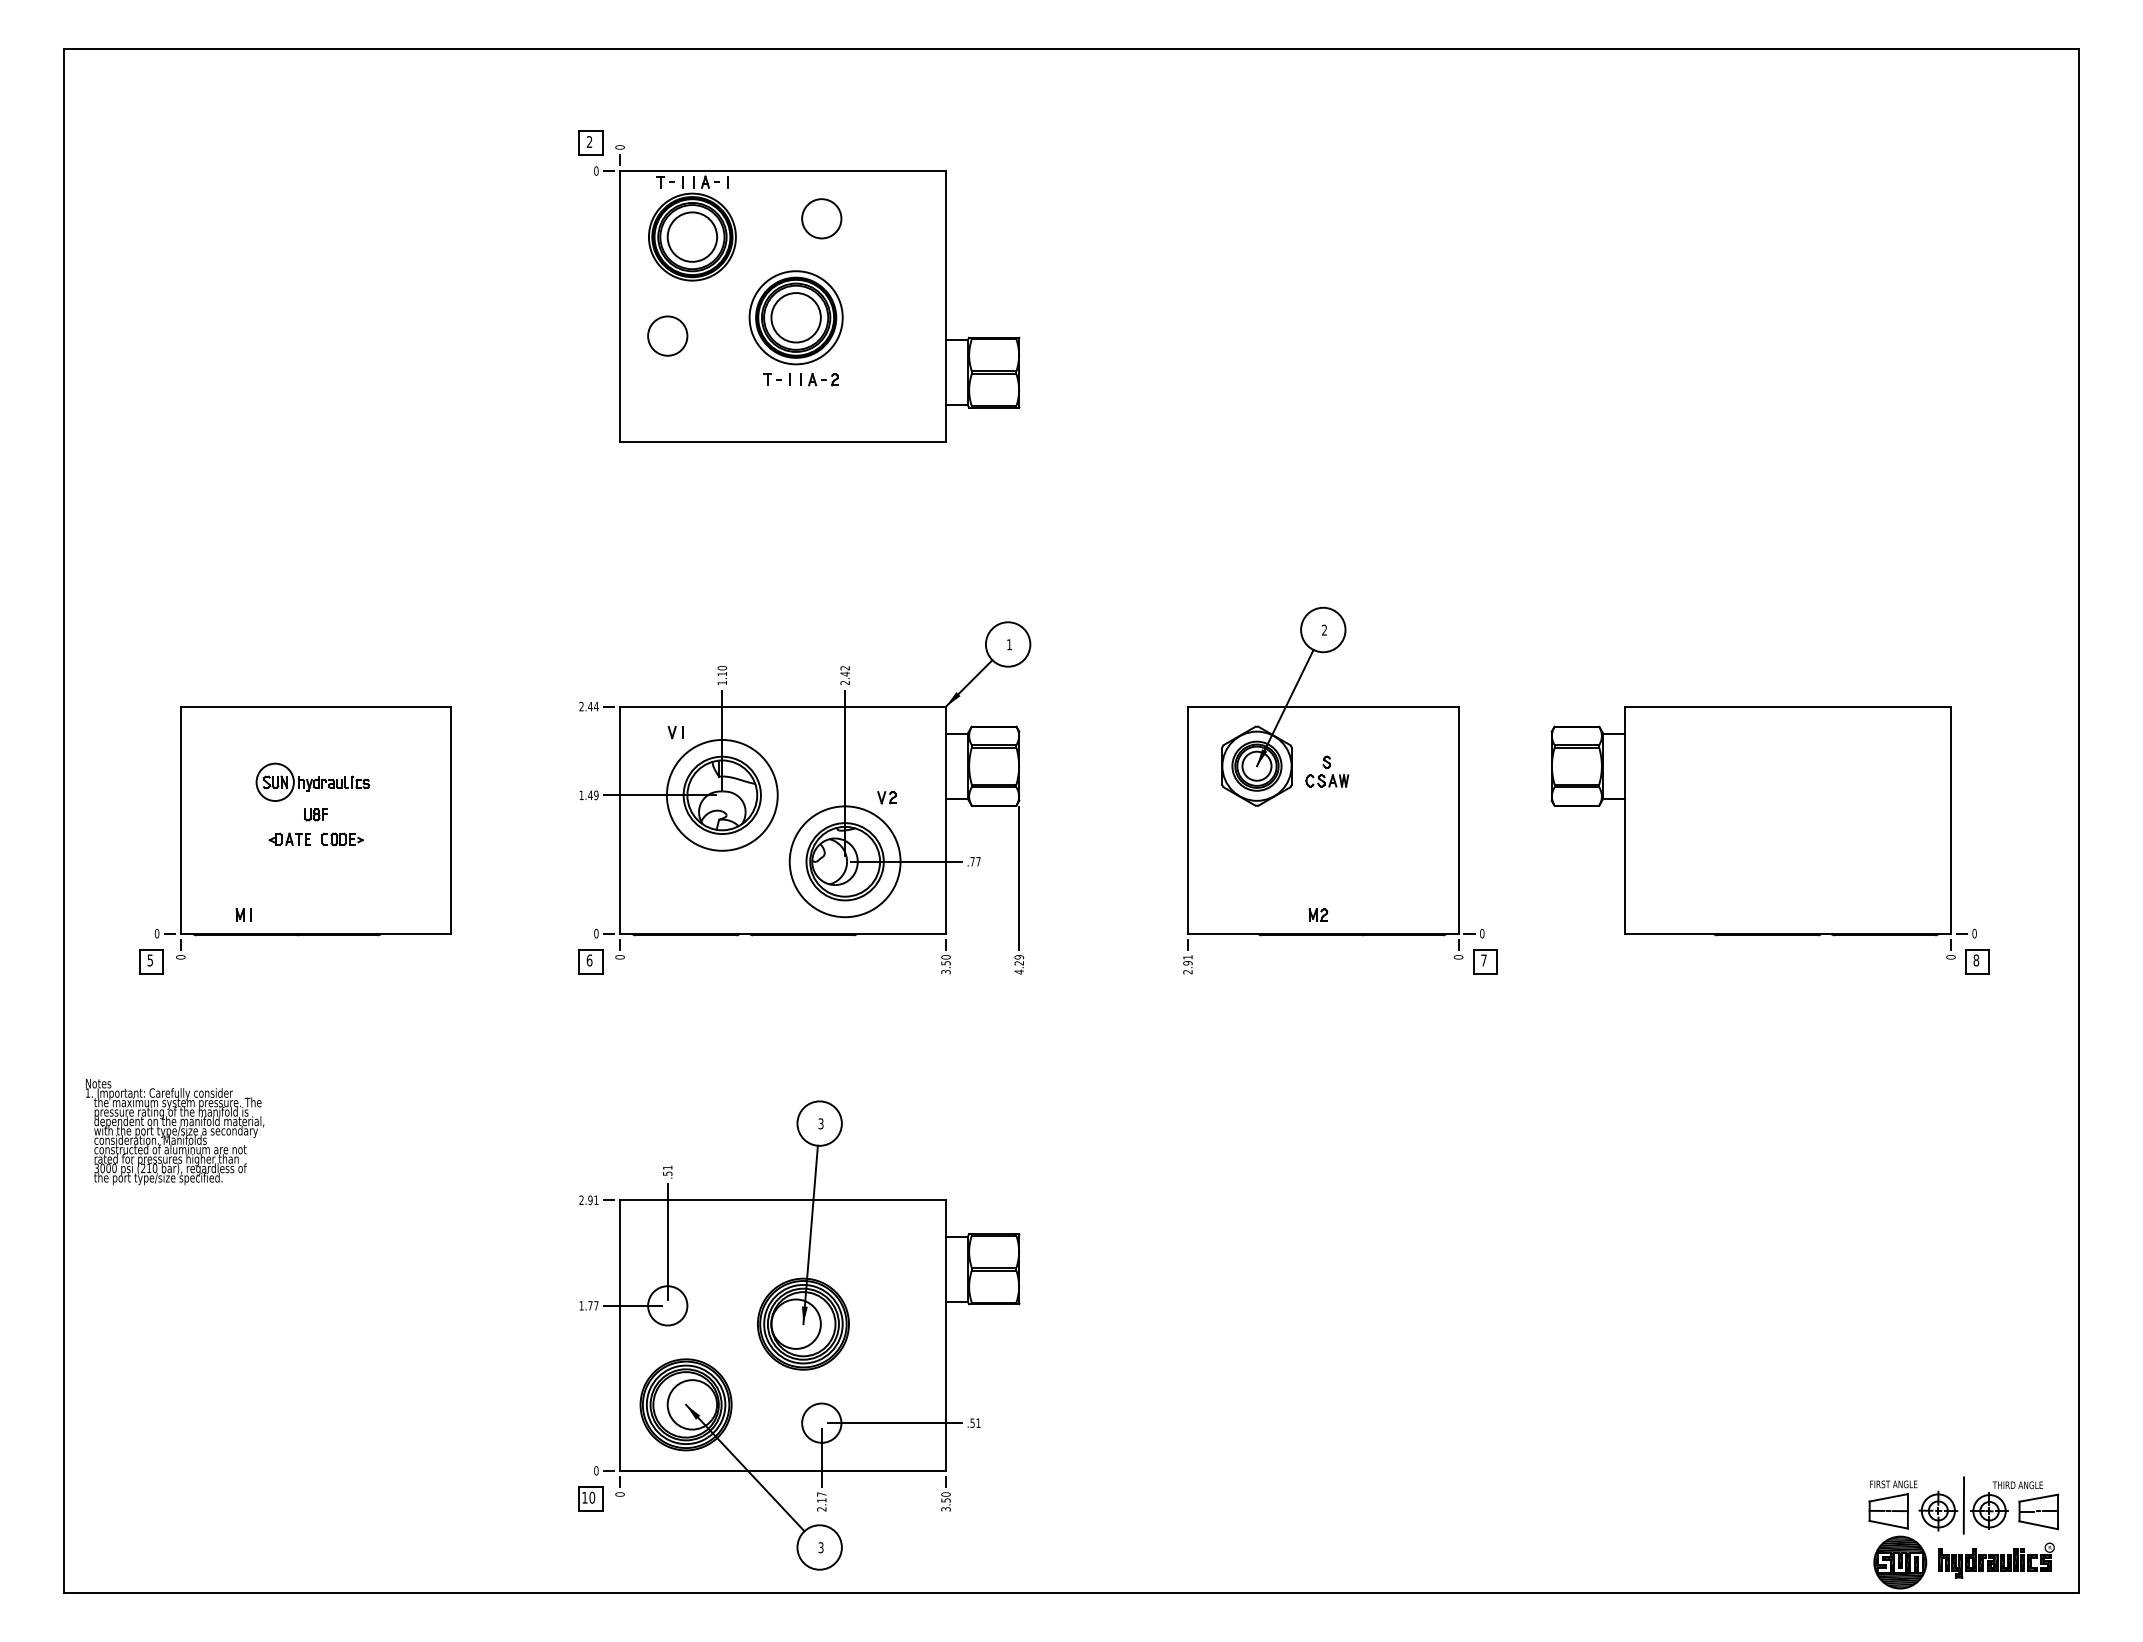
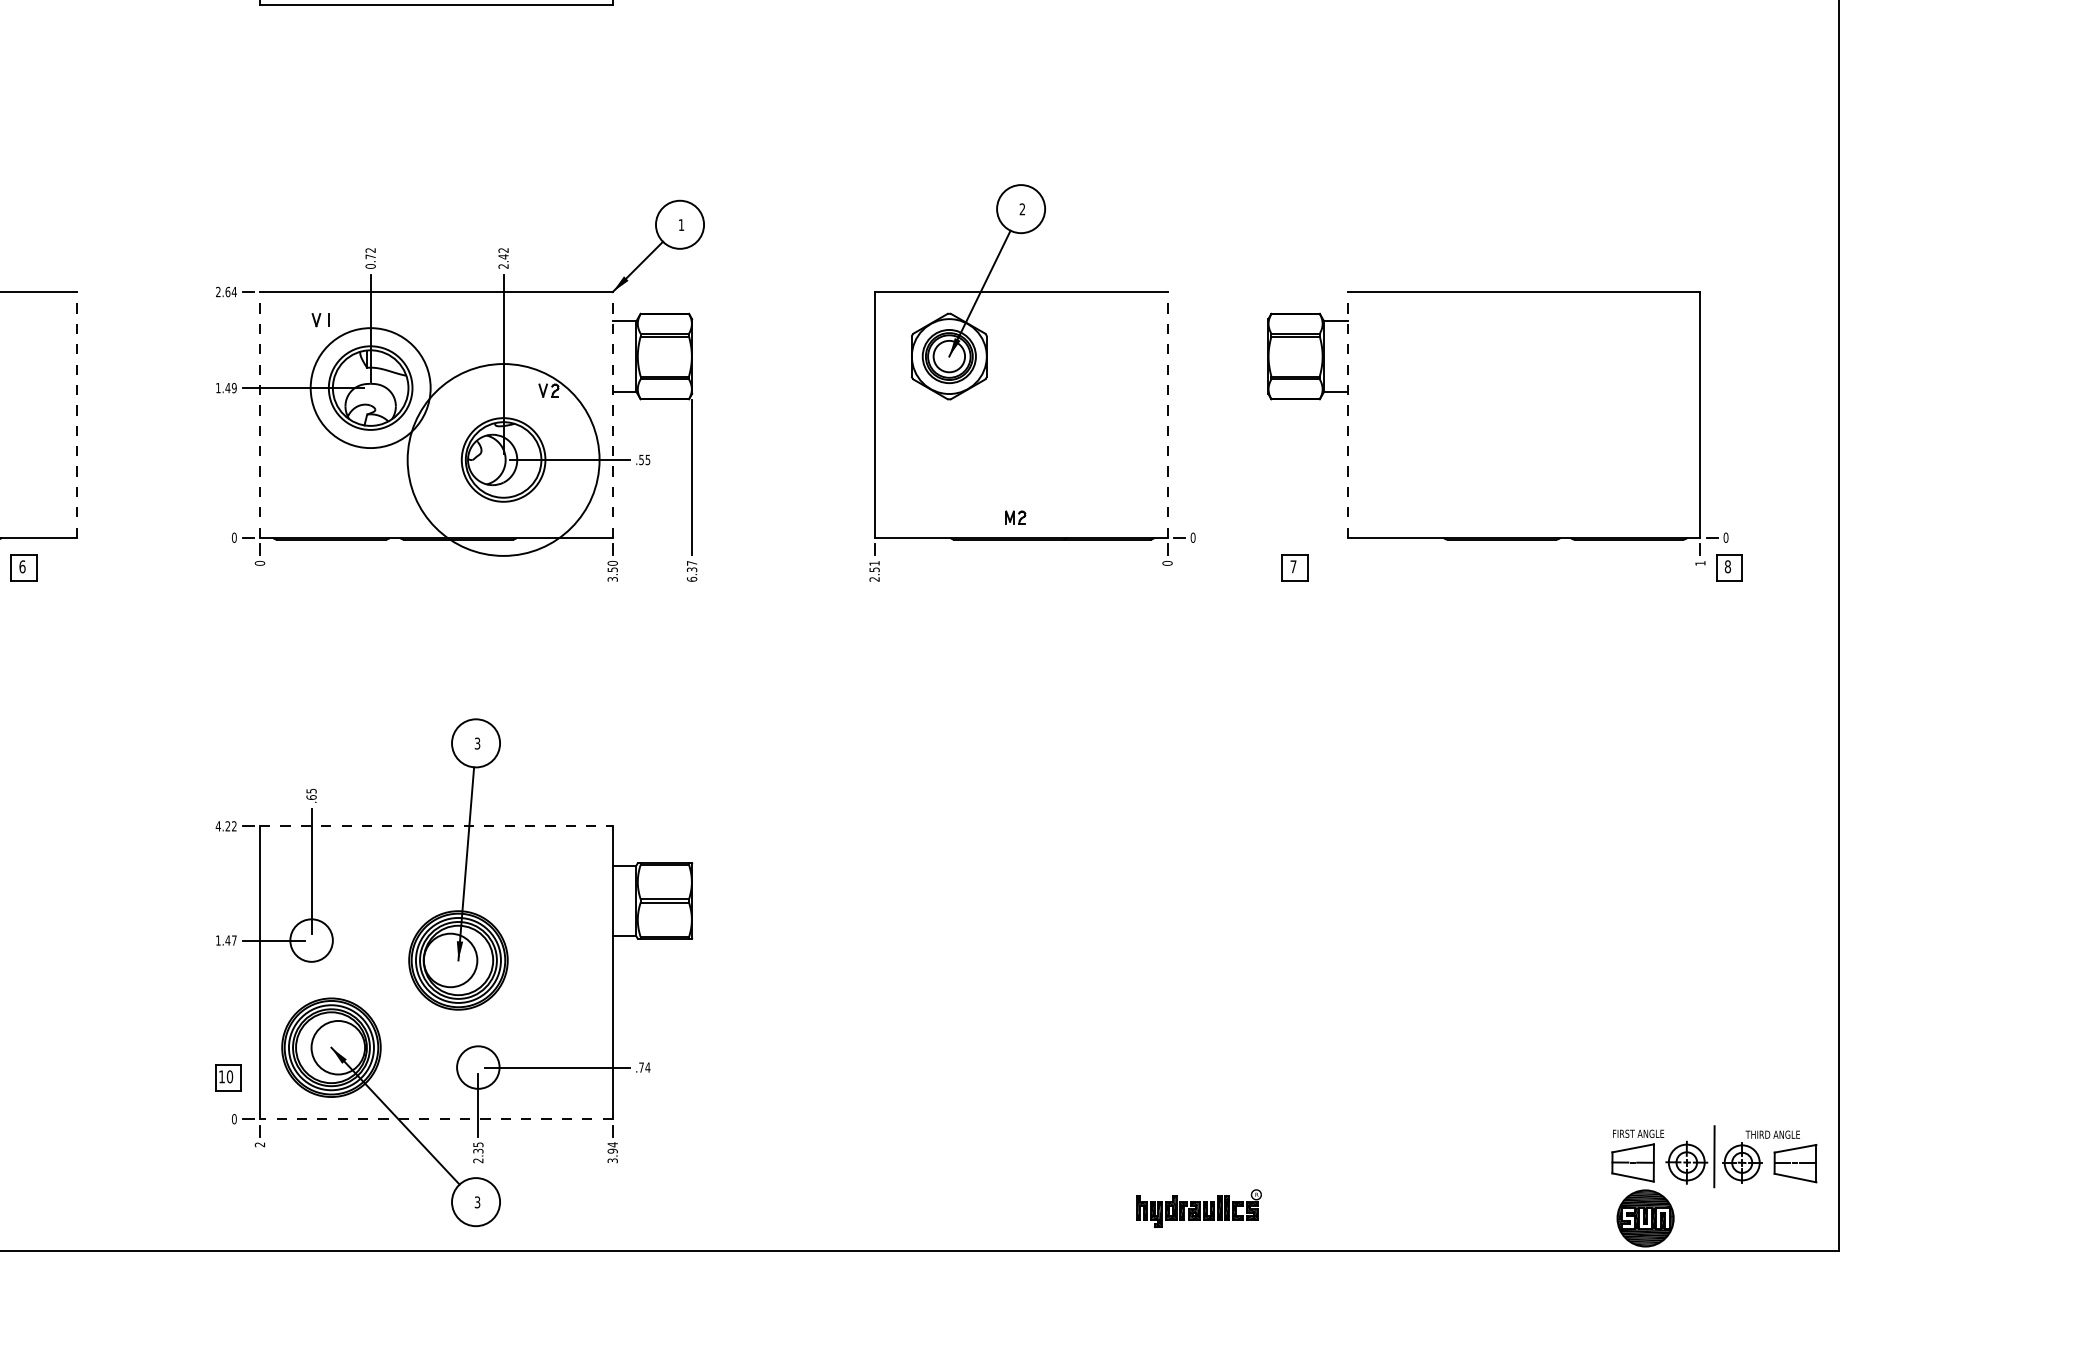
text: (722, 675) -> (370, 258), 1.10 -> 0.72
text: (590, 706) -> (228, 291), 2.44 -> 2.64
part: (1327, 771) -> (1025, 362), removed
line: (451, 820) -> (77, 415), solid -> dashed
line: (620, 820) -> (260, 415), solid -> dashed
line: (946, 820) -> (613, 415), solid -> dashed
line: (1458, 820) -> (1167, 415), solid -> dashed
line: (1625, 820) -> (1348, 415), solid -> dashed
circle: (844, 861) -> (502, 459), size x1.6
text: (975, 861) -> (644, 459), .77 -> .55
text: (1950, 957) -> (1699, 563), 0 -> 1
part: (590, 961) -> (23, 567), moved
part: (1485, 961) -> (1295, 567), moved
text: (1187, 963) -> (874, 570), 2.91 -> 2.51
text: (1019, 964) -> (692, 571), 4.29 -> 6.37
text: (667, 1170) -> (311, 794), .51 -> .65
text: (588, 1200) -> (225, 826), 2.91 -> 4.22
line: (783, 1200) -> (436, 826), solid -> dashed
text: (590, 1305) -> (228, 940), 1.77 -> 1.47
text: (975, 1422) -> (644, 1066), .51 -> .74
line: (783, 1470) -> (436, 1118), solid -> dashed
text: (619, 1494) -> (259, 1144), 0 -> 2
text: (821, 1497) -> (478, 1148), 2.17 -> 2.35
text: (945, 1497) -> (612, 1148), 3.50 -> 3.94
part: (590, 1498) -> (228, 1077), moved
part: (1996, 1560) -> (1198, 1208), moved

